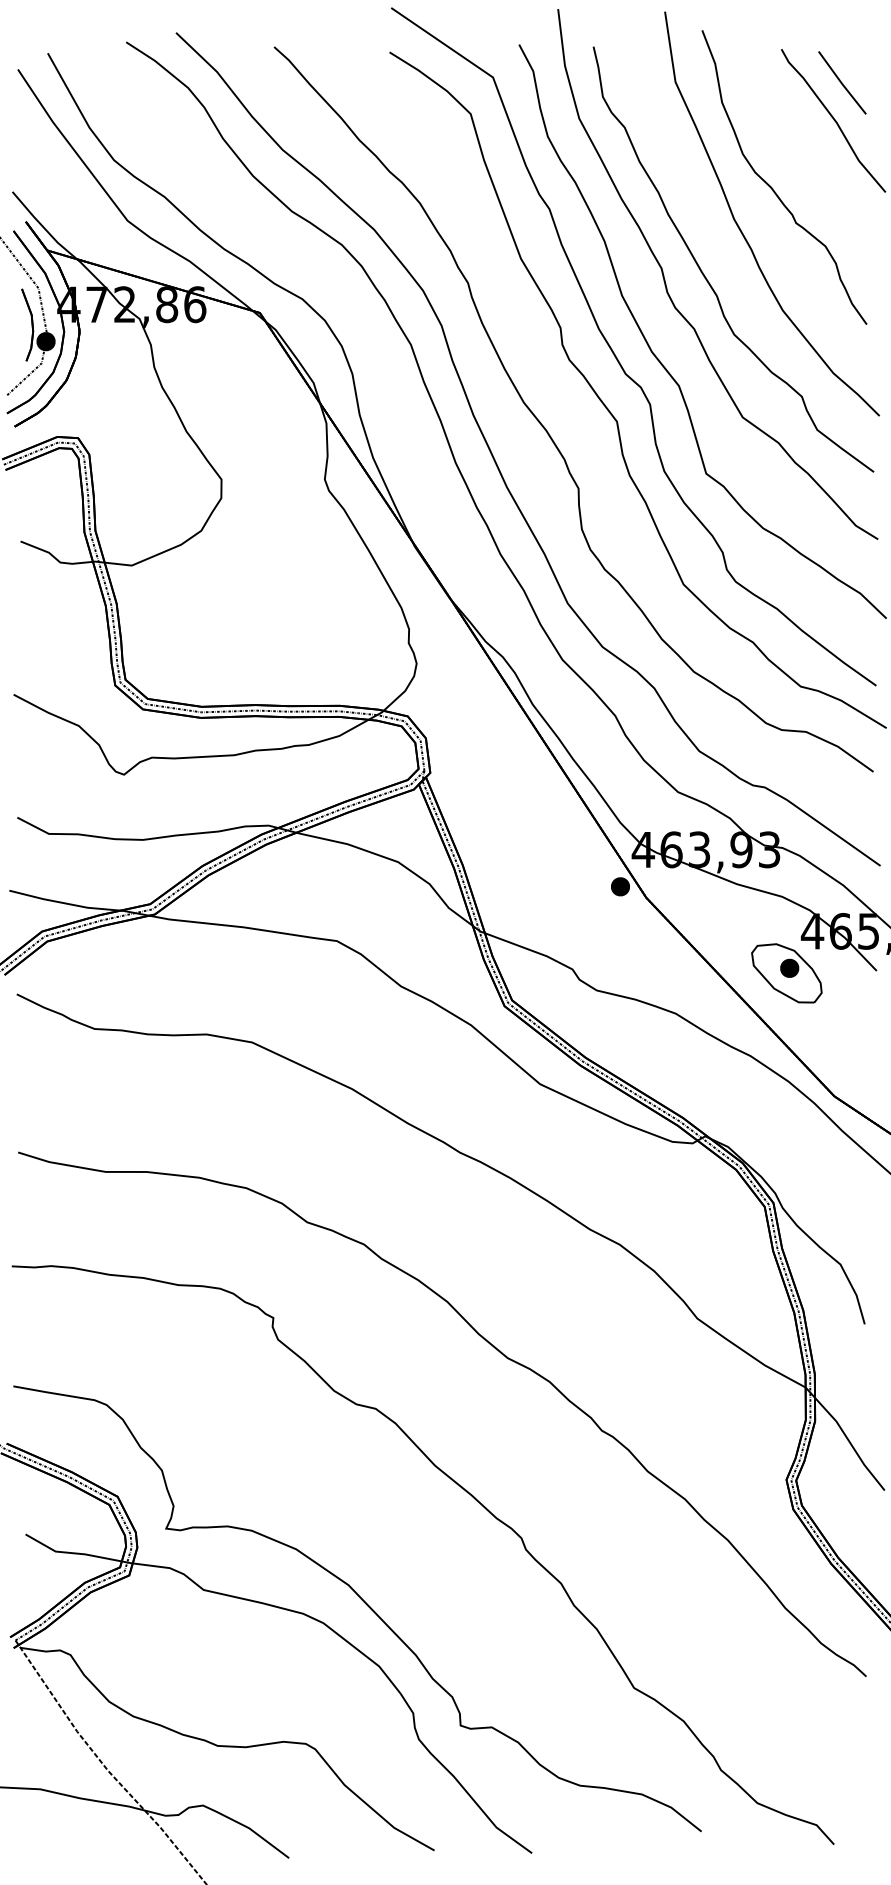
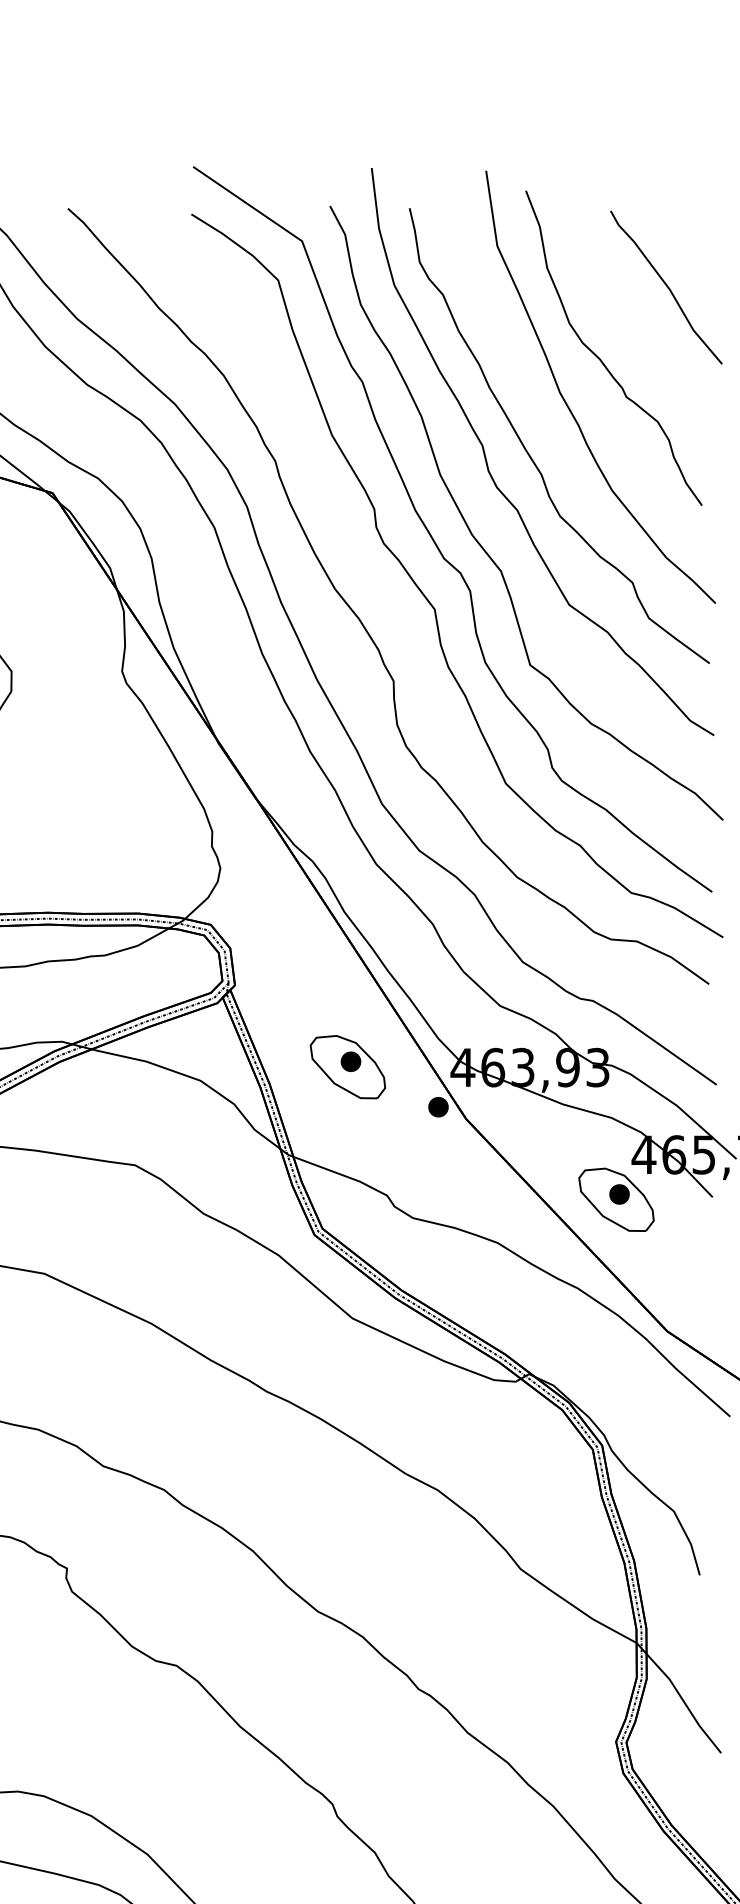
line: (842, 82) -> (676, 246), removed
part: (535, 849) -> (347, 1067), added

